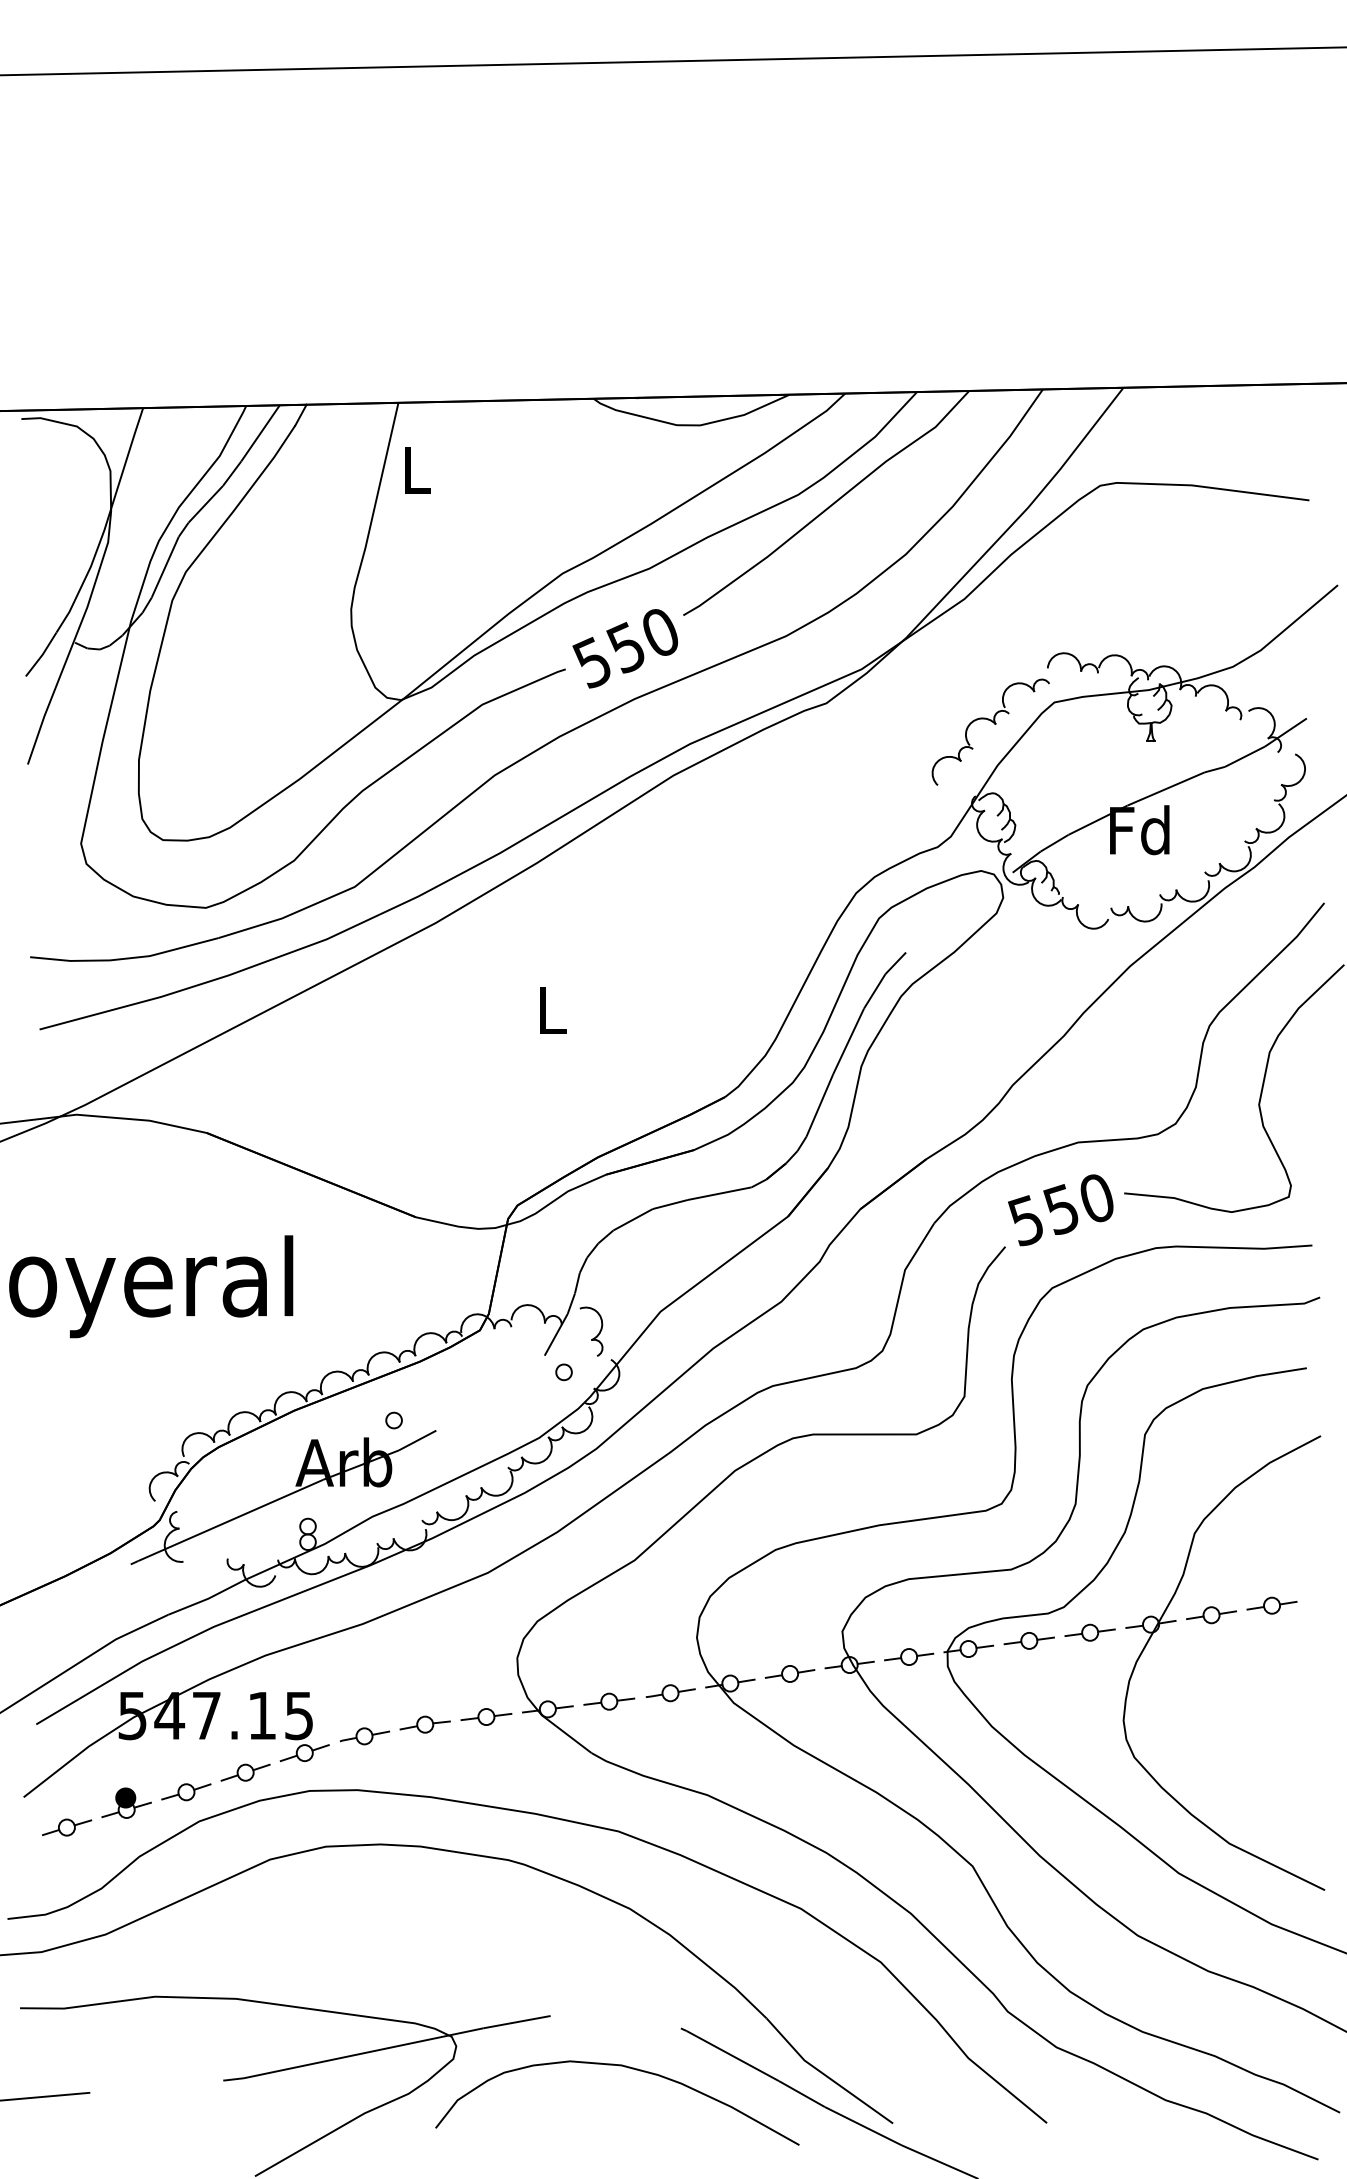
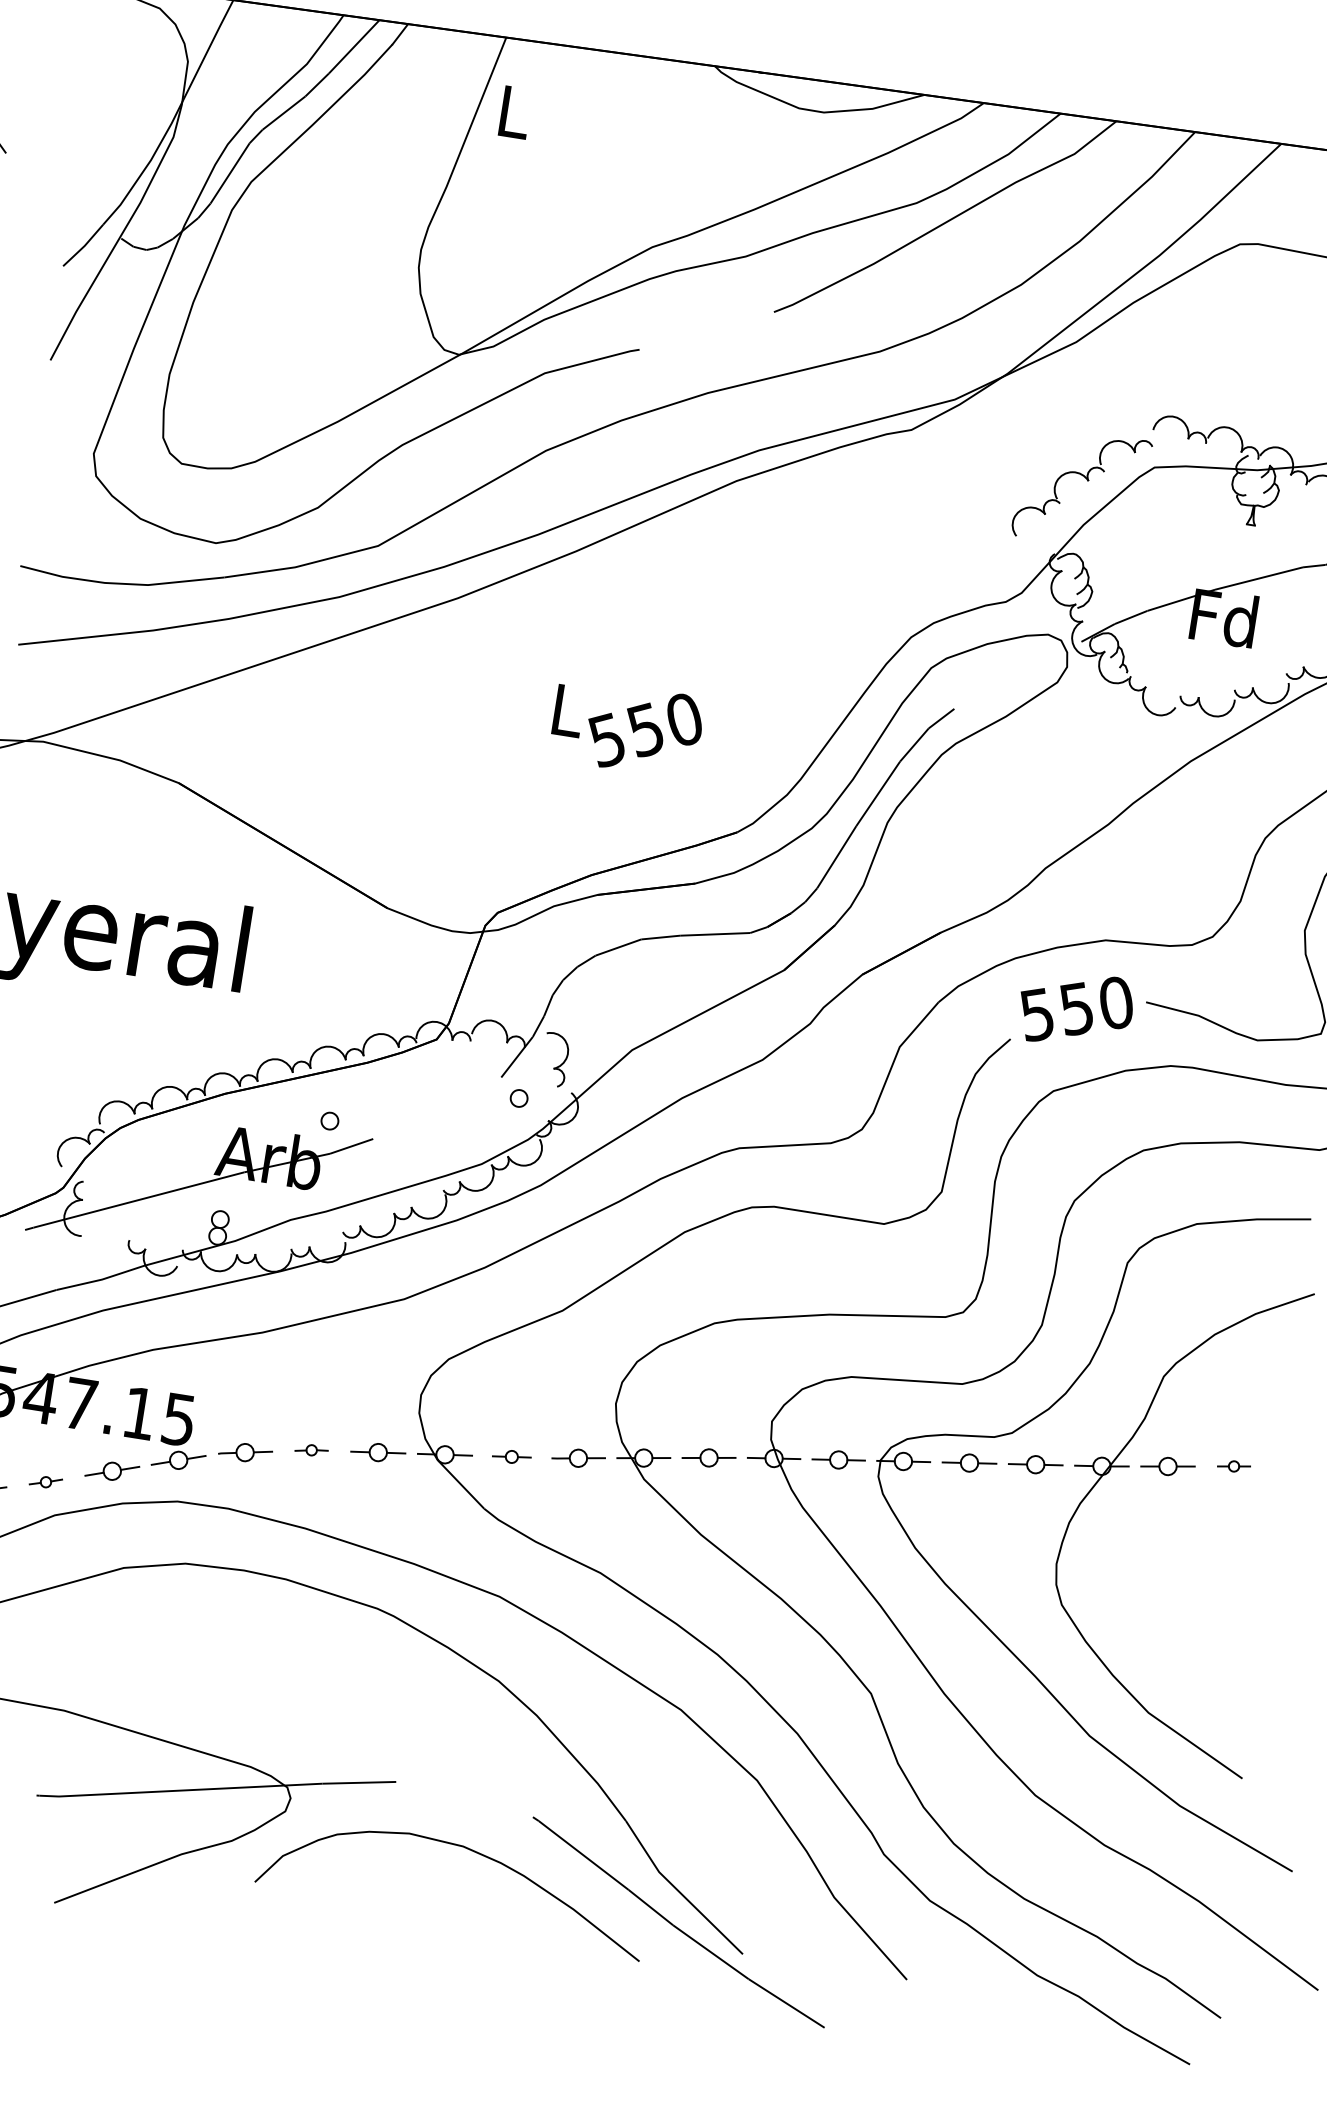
text: (624, 648) -> (643, 730), moved
part: (1271, 1605) -> (1233, 1466), size x0.6
part: (609, 1701) -> (512, 1456), size x0.7
part: (424, 1724) -> (311, 1450), size x0.6
part: (186, 1792) -> (45, 1482), size x0.6

